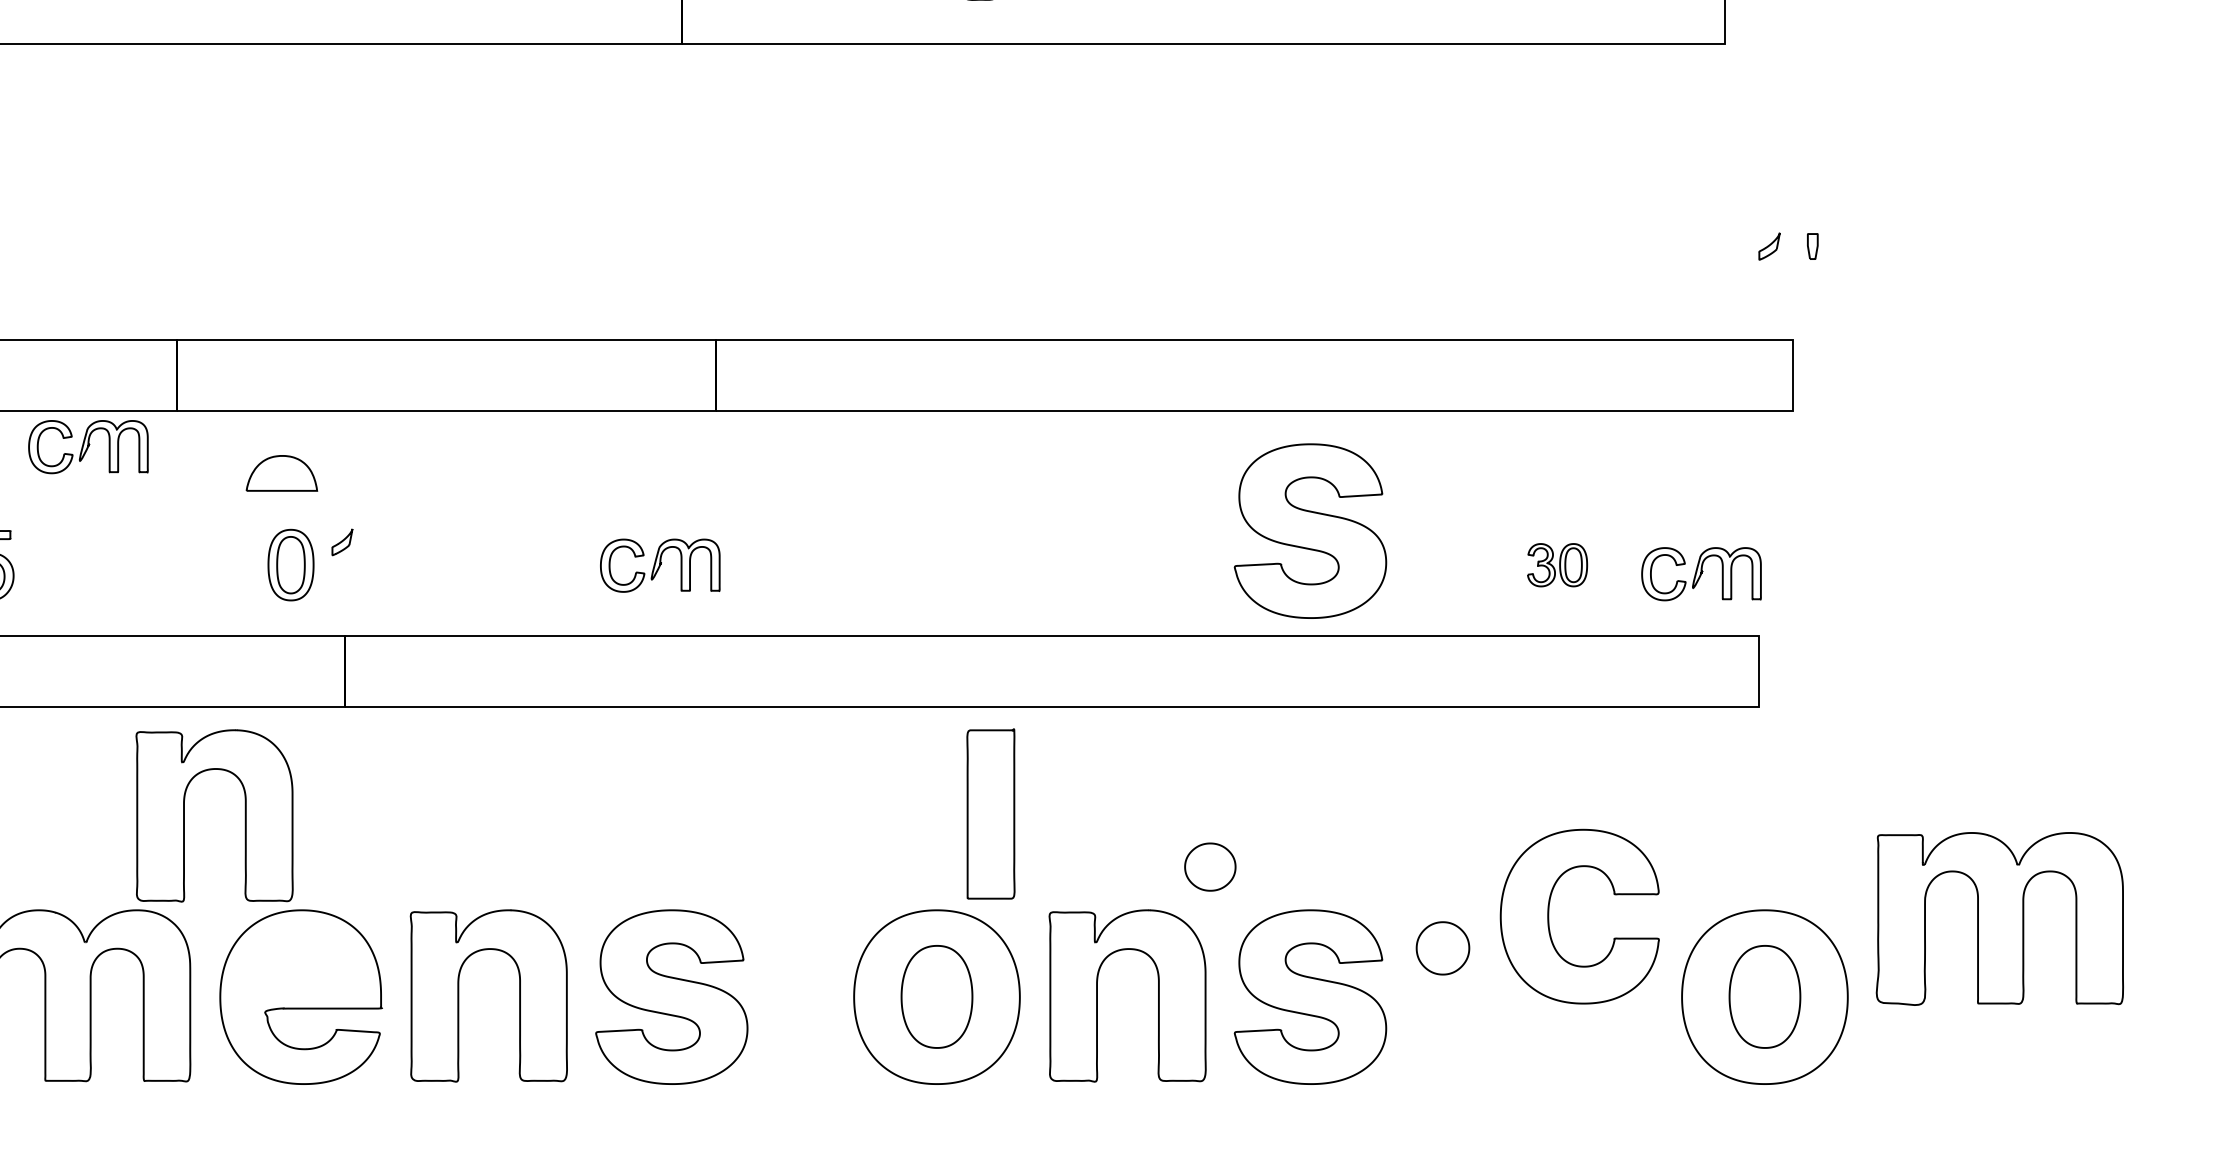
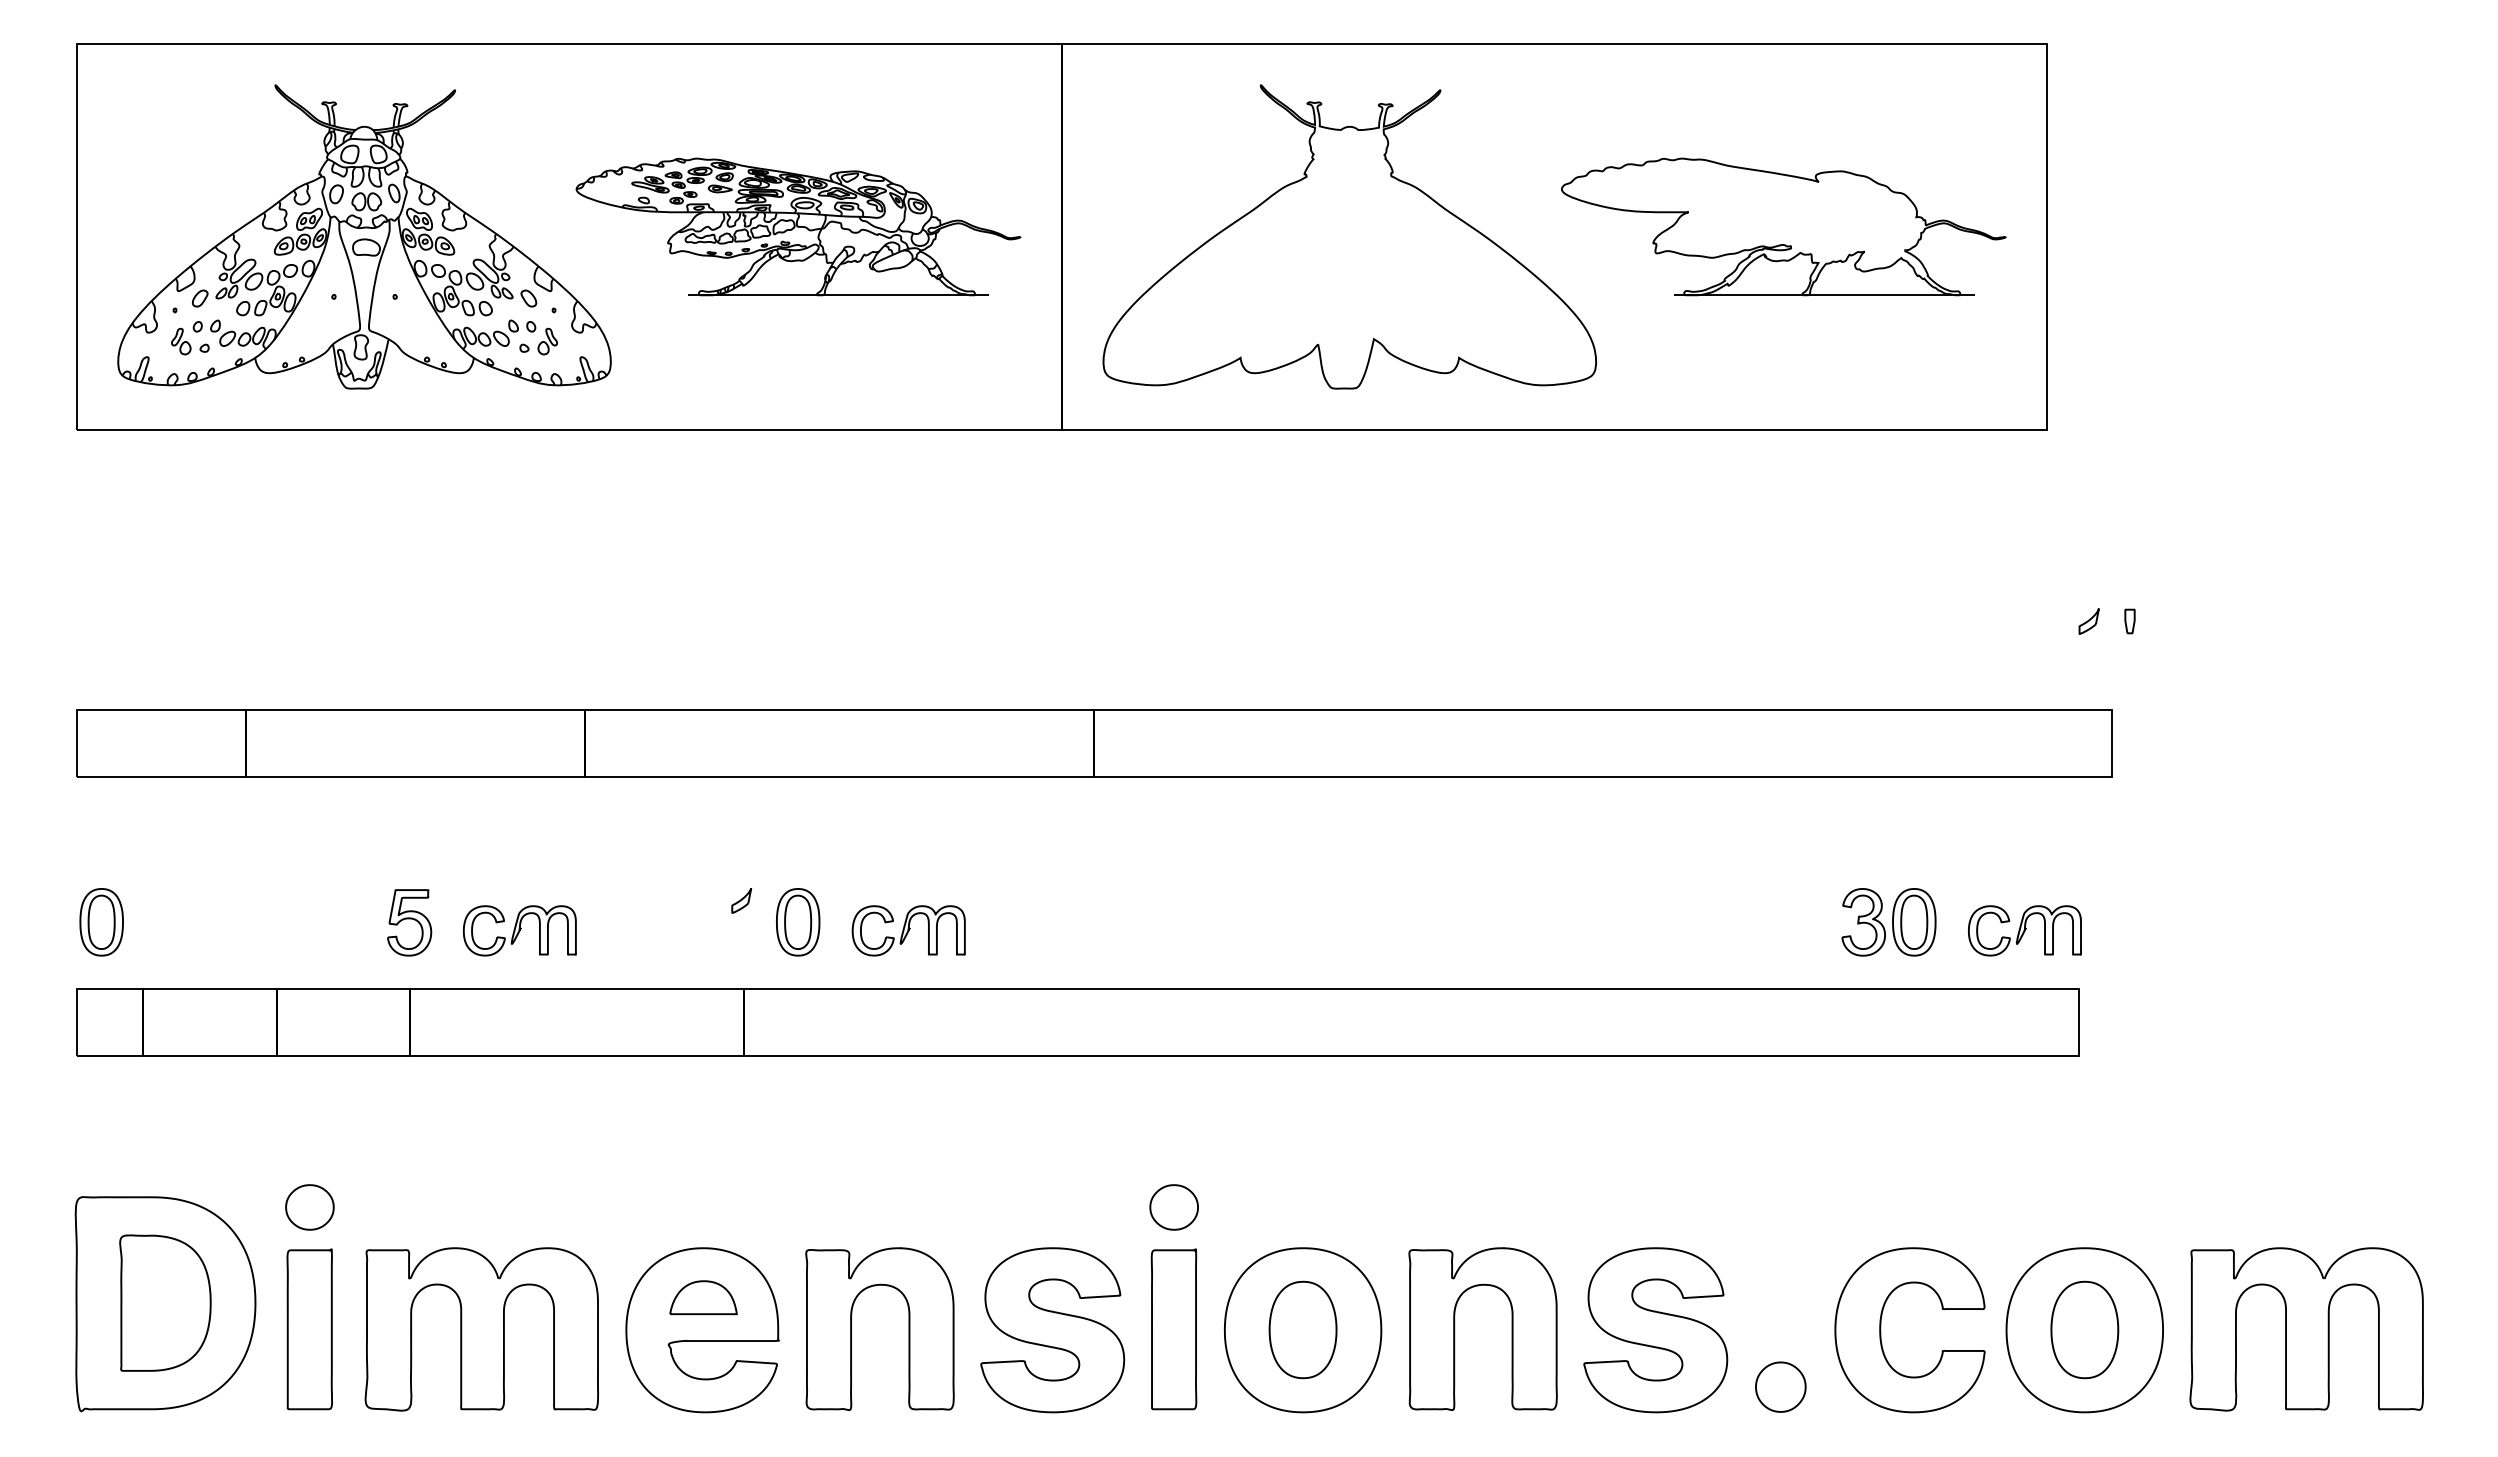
part: (88, 446) -> (519, 930), moved
part: (281, 473) -> (703, 1297), moved
part: (1310, 531) -> (1655, 890), removed
part: (291, 565) -> (798, 922), moved
part: (659, 565) -> (908, 930), moved
part: (1557, 565) -> (1888, 922), size x1.67
part: (990, 814) -> (1173, 1329), moved
part: (184, 815) -> (592, 1158), removed
part: (1209, 867) -> (1173, 1207), moved
part: (1549, 916) -> (1881, 1330), moved
part: (1999, 919) -> (2306, 1329), moved
part: (1442, 947) -> (1780, 1386), moved

